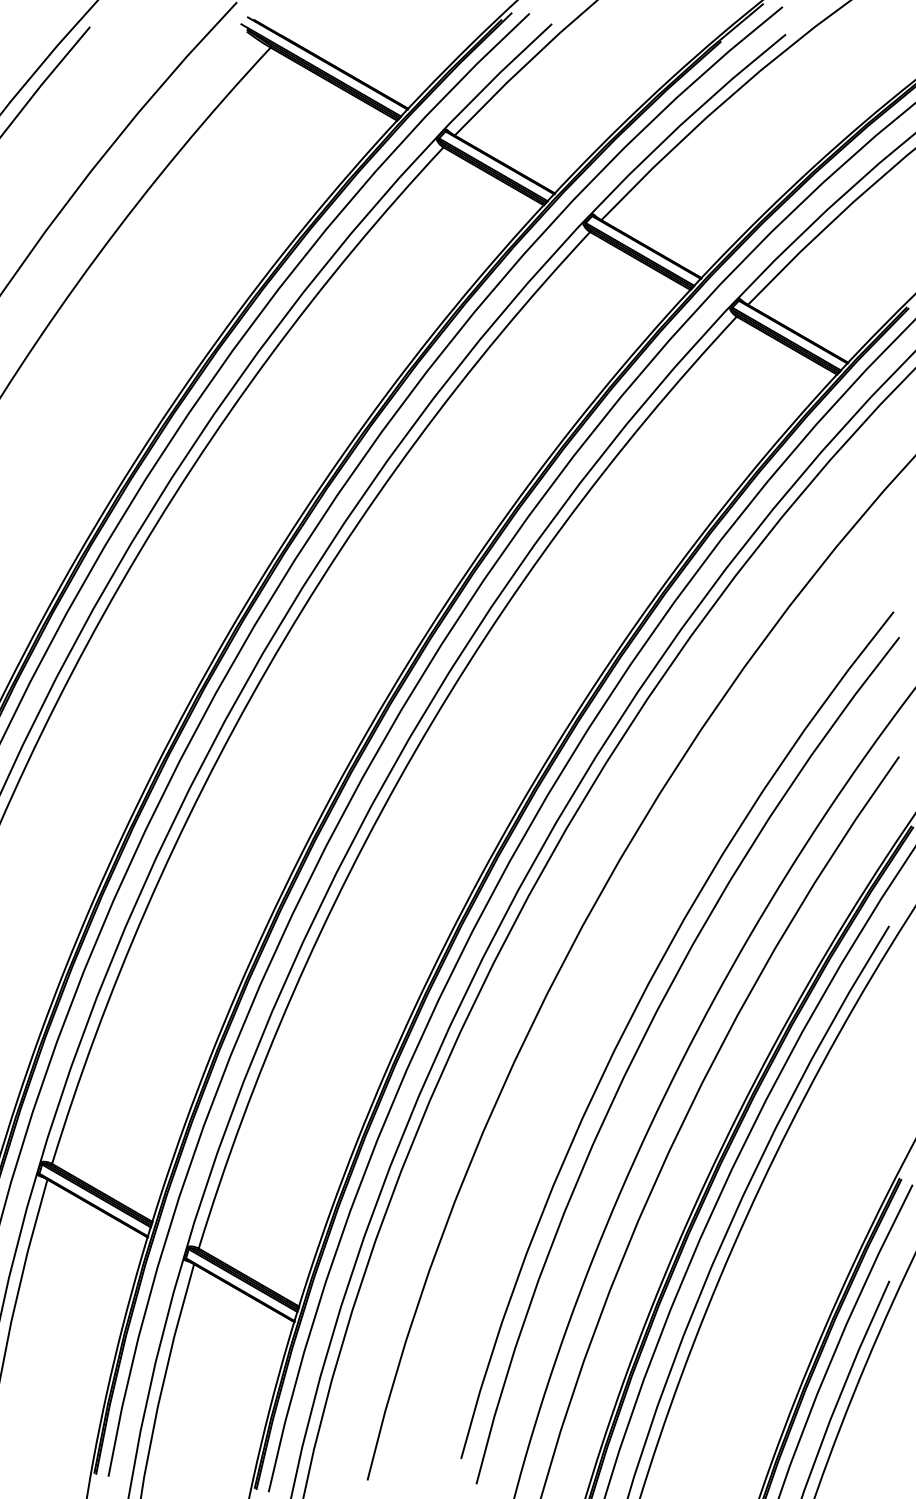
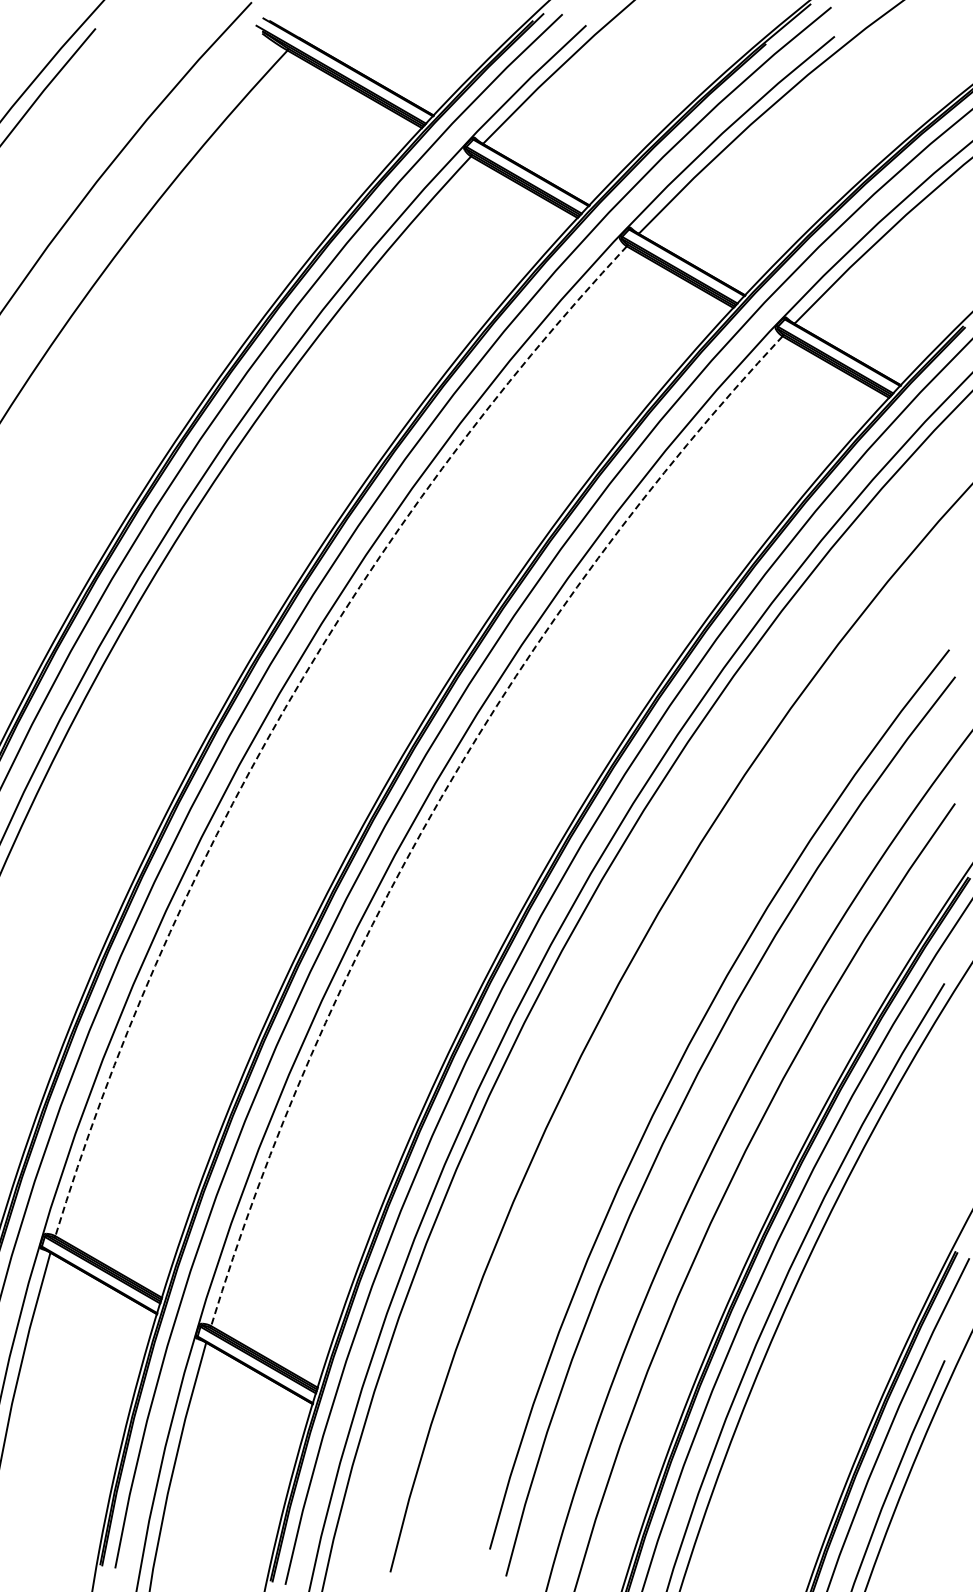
arc: (267, 667) -> (284, 708), solid -> dashed
arc: (414, 751) -> (440, 798), solid -> dashed

